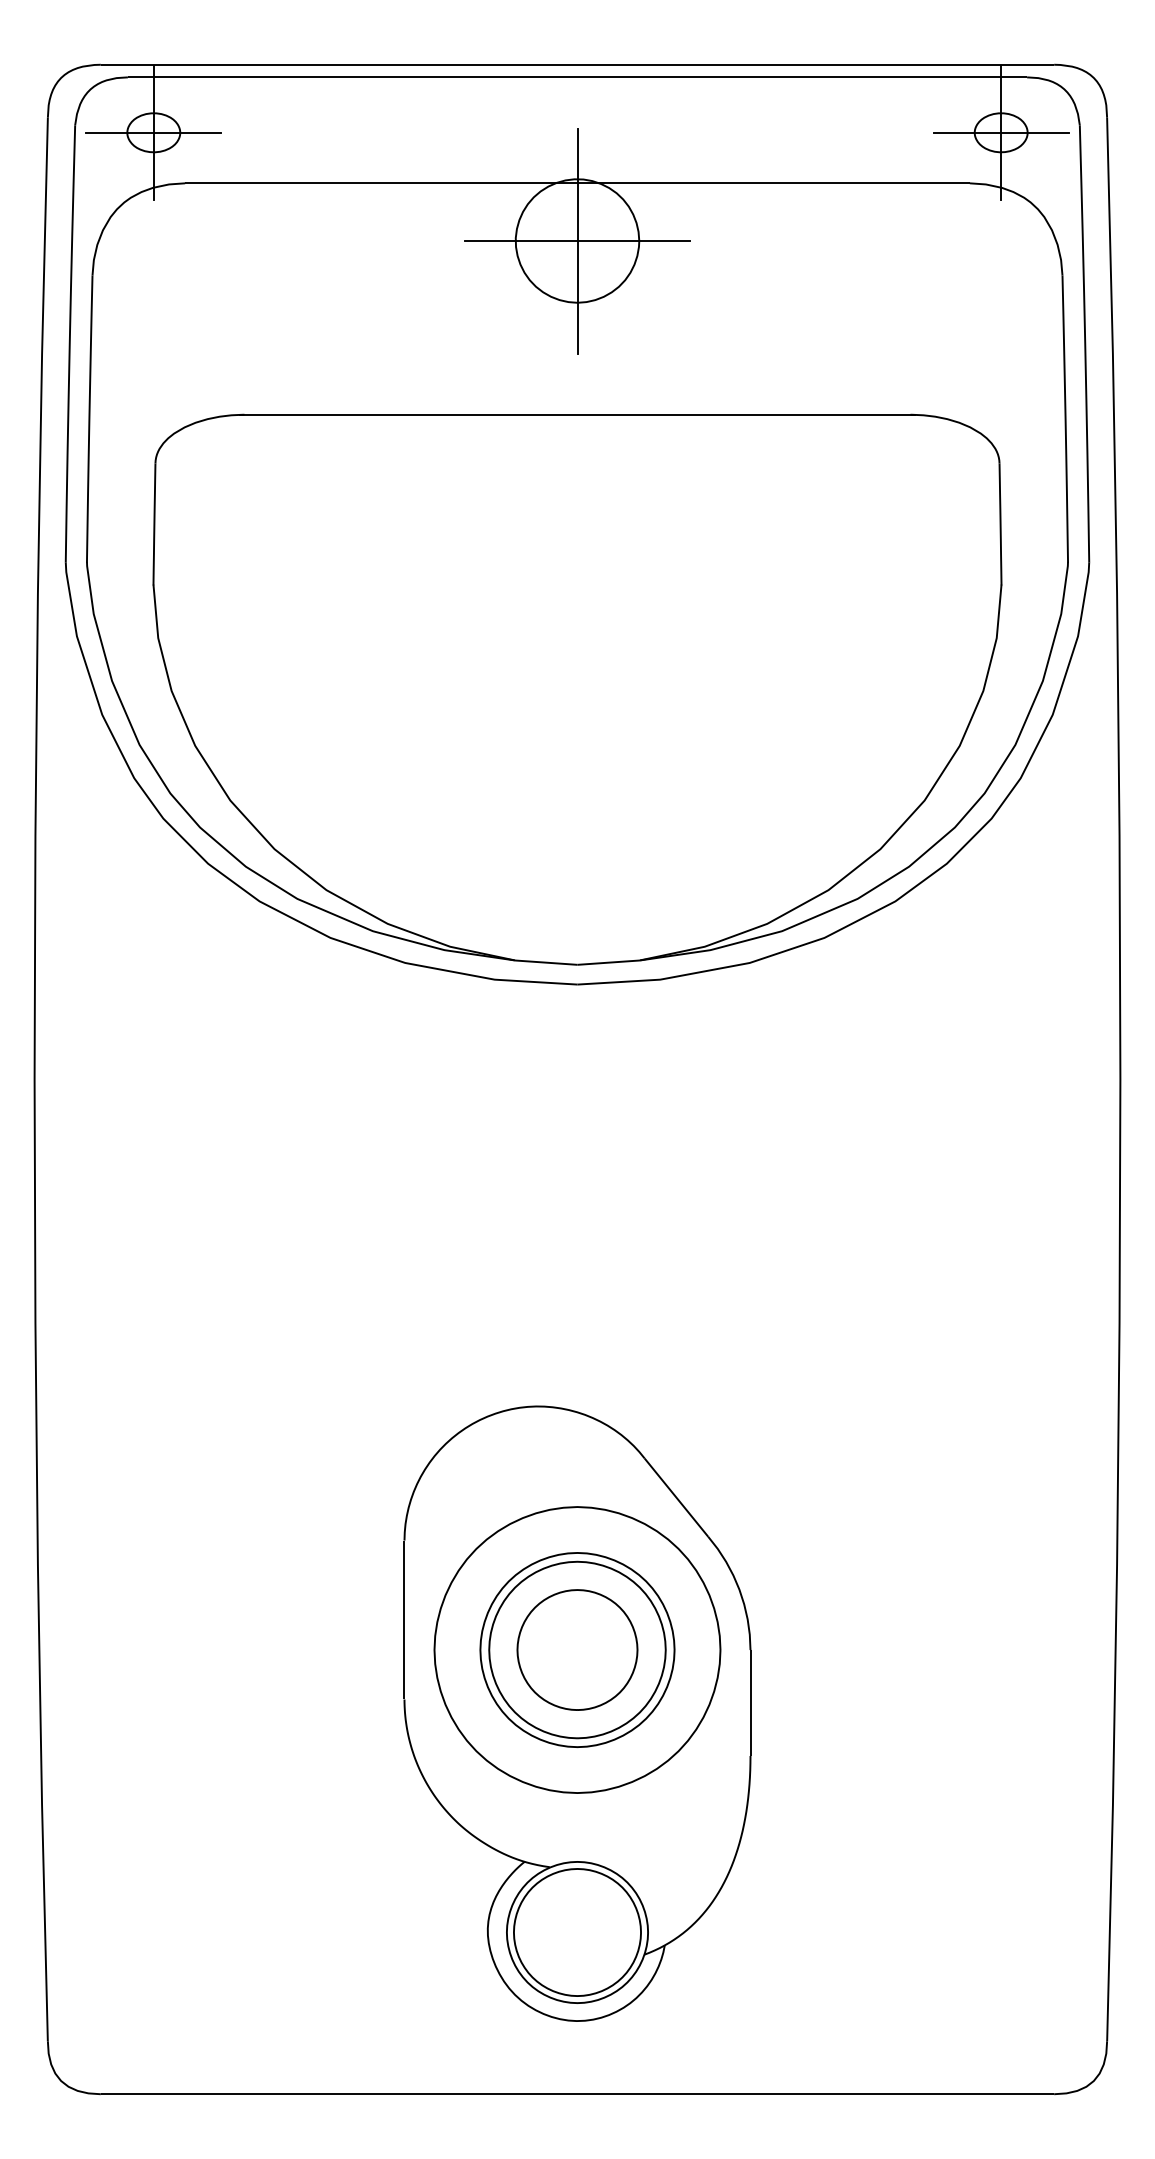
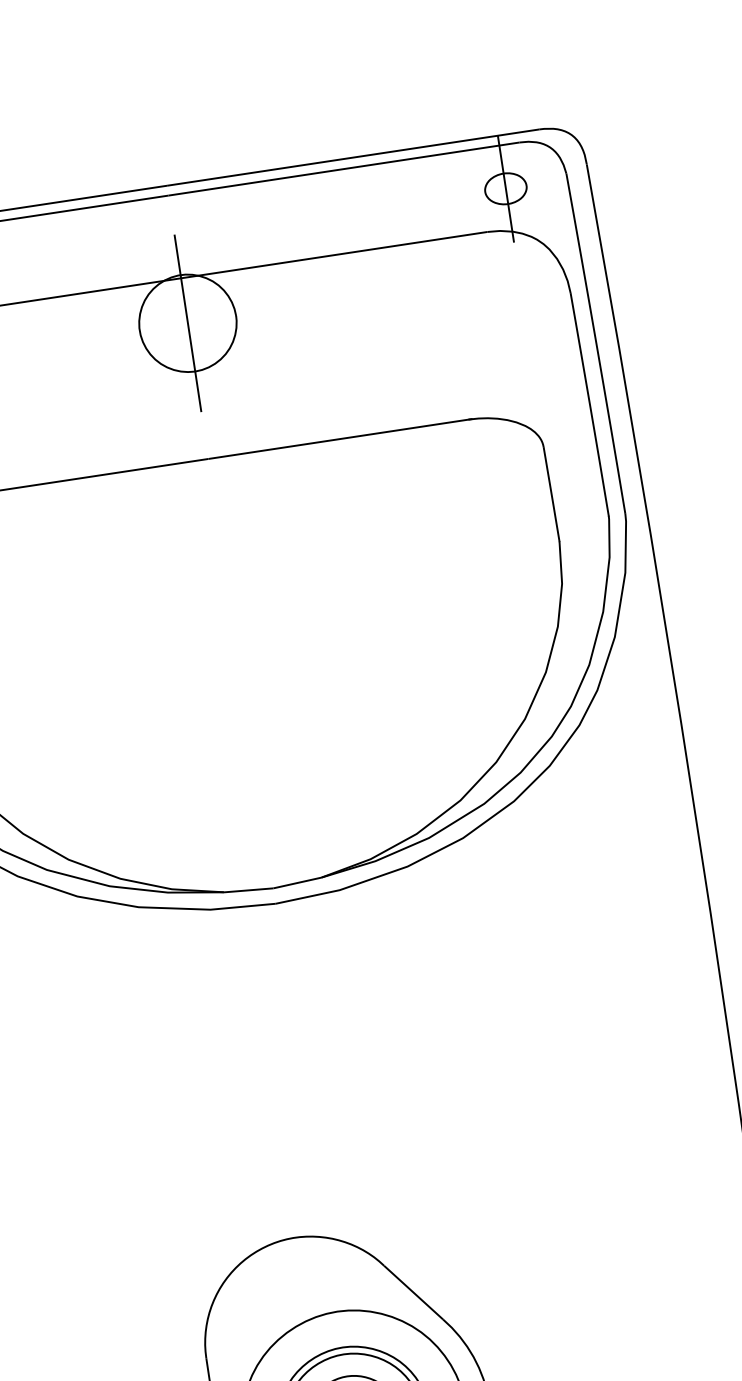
line: (1000, 133) -> (505, 189), removed
line: (577, 241) -> (188, 323), removed

